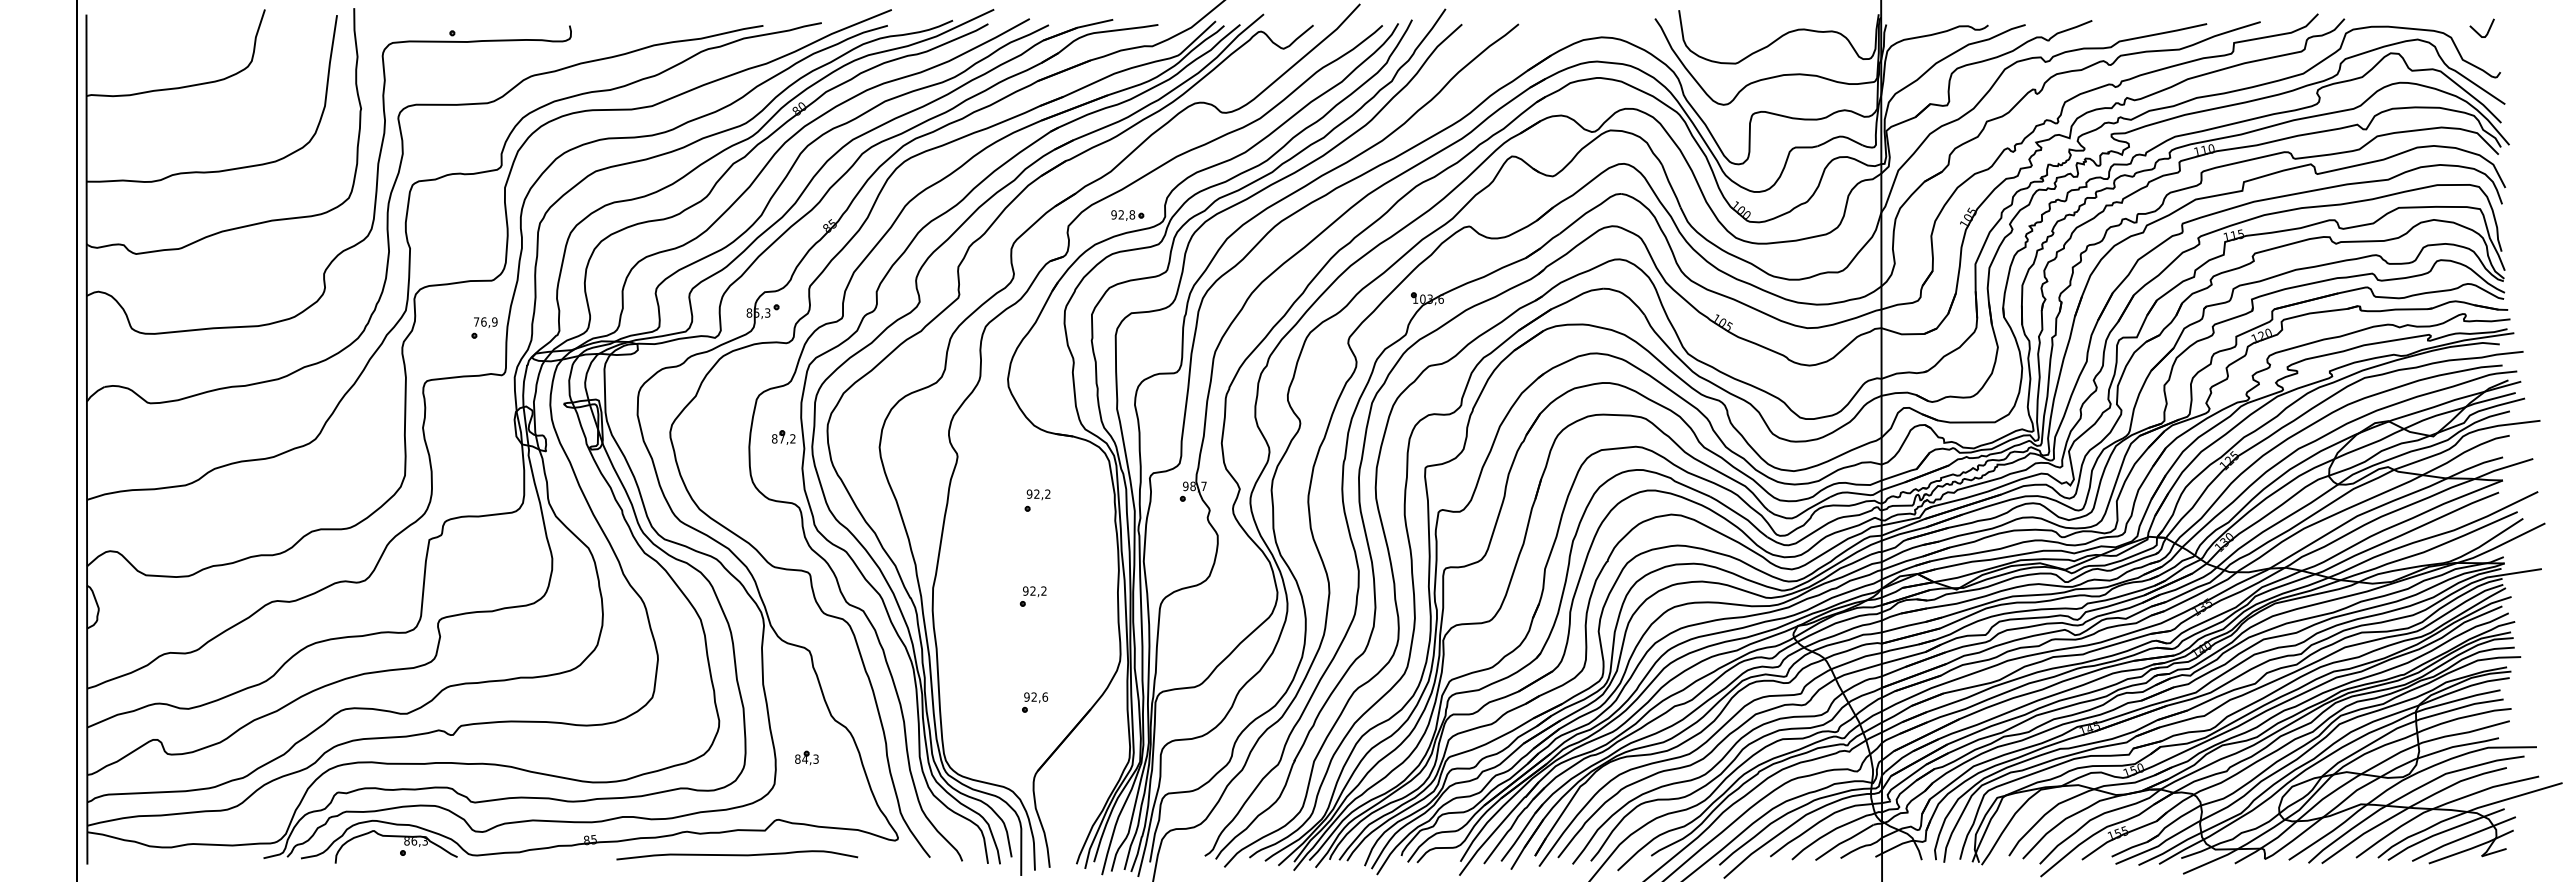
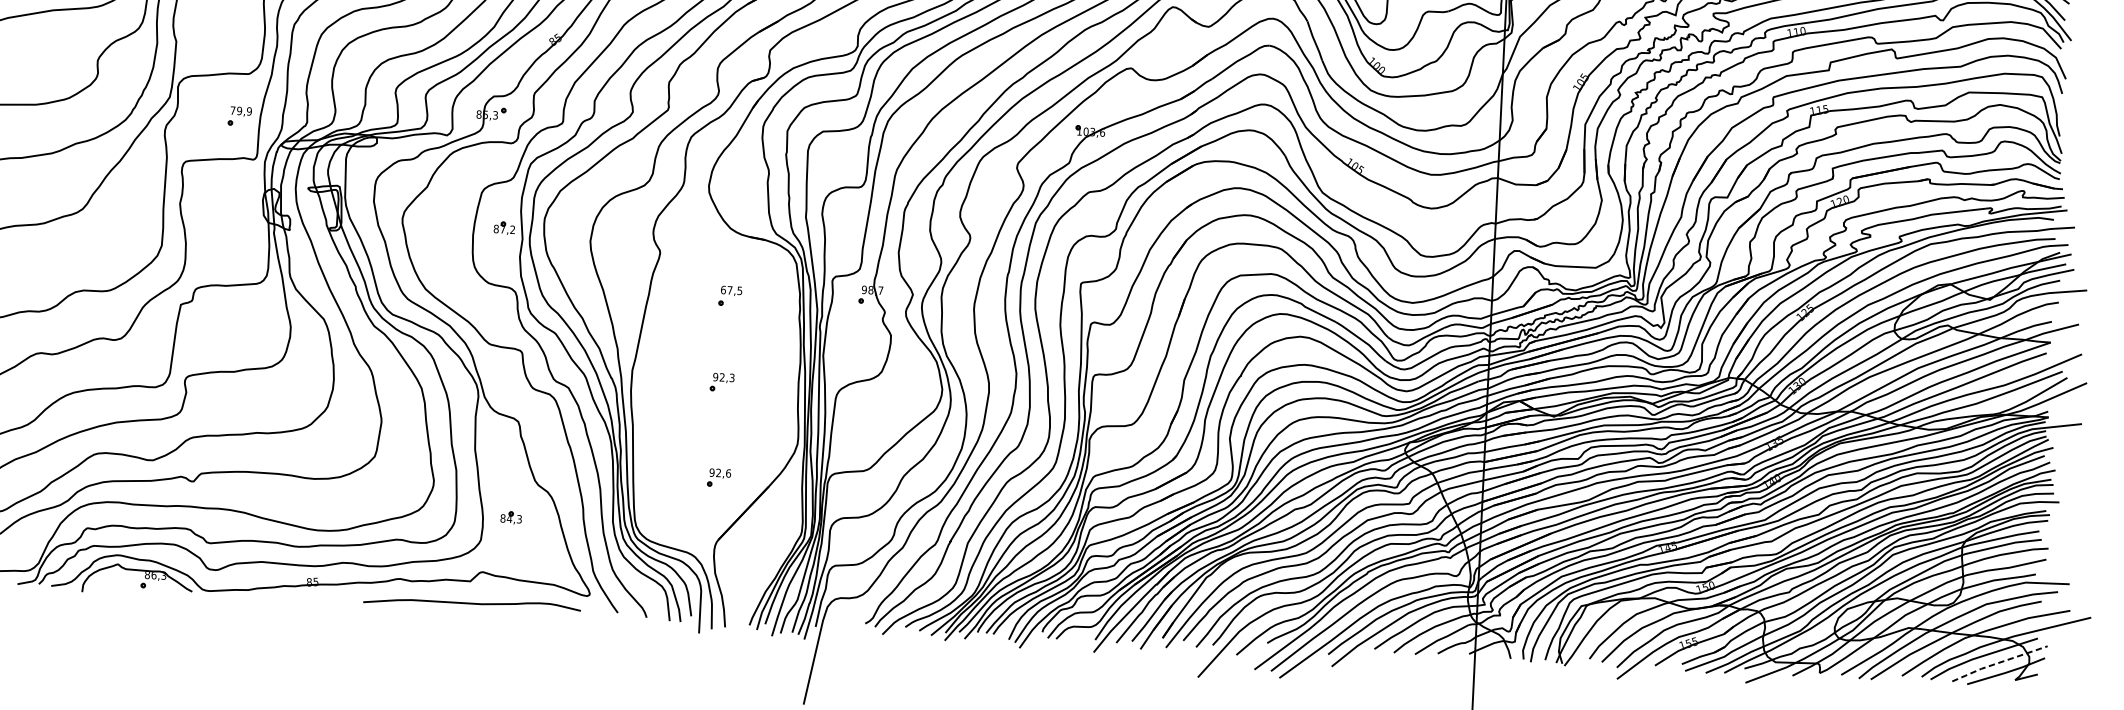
part: (1127, 215) -> (823, 43), removed
text: (483, 321) -> (239, 110), 76,9 -> 79,9
text: (1038, 493) -> (731, 289), 92,2 -> 67,5
text: (1043, 591) -> (731, 378), 92,2 -> 92,3
line: (2463, 837) -> (1999, 662), solid -> dashed
curve: (737, 855) -> (472, 603), moved

